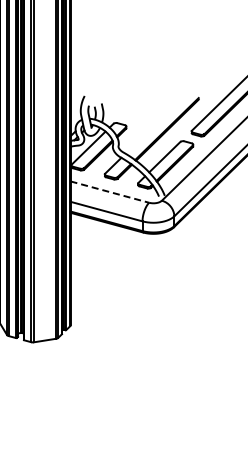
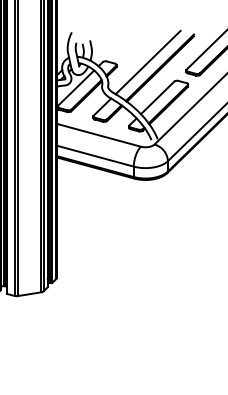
line: (155, 123) -> (147, 61), added
line: (109, 192) -> (98, 135), dashed -> solid

